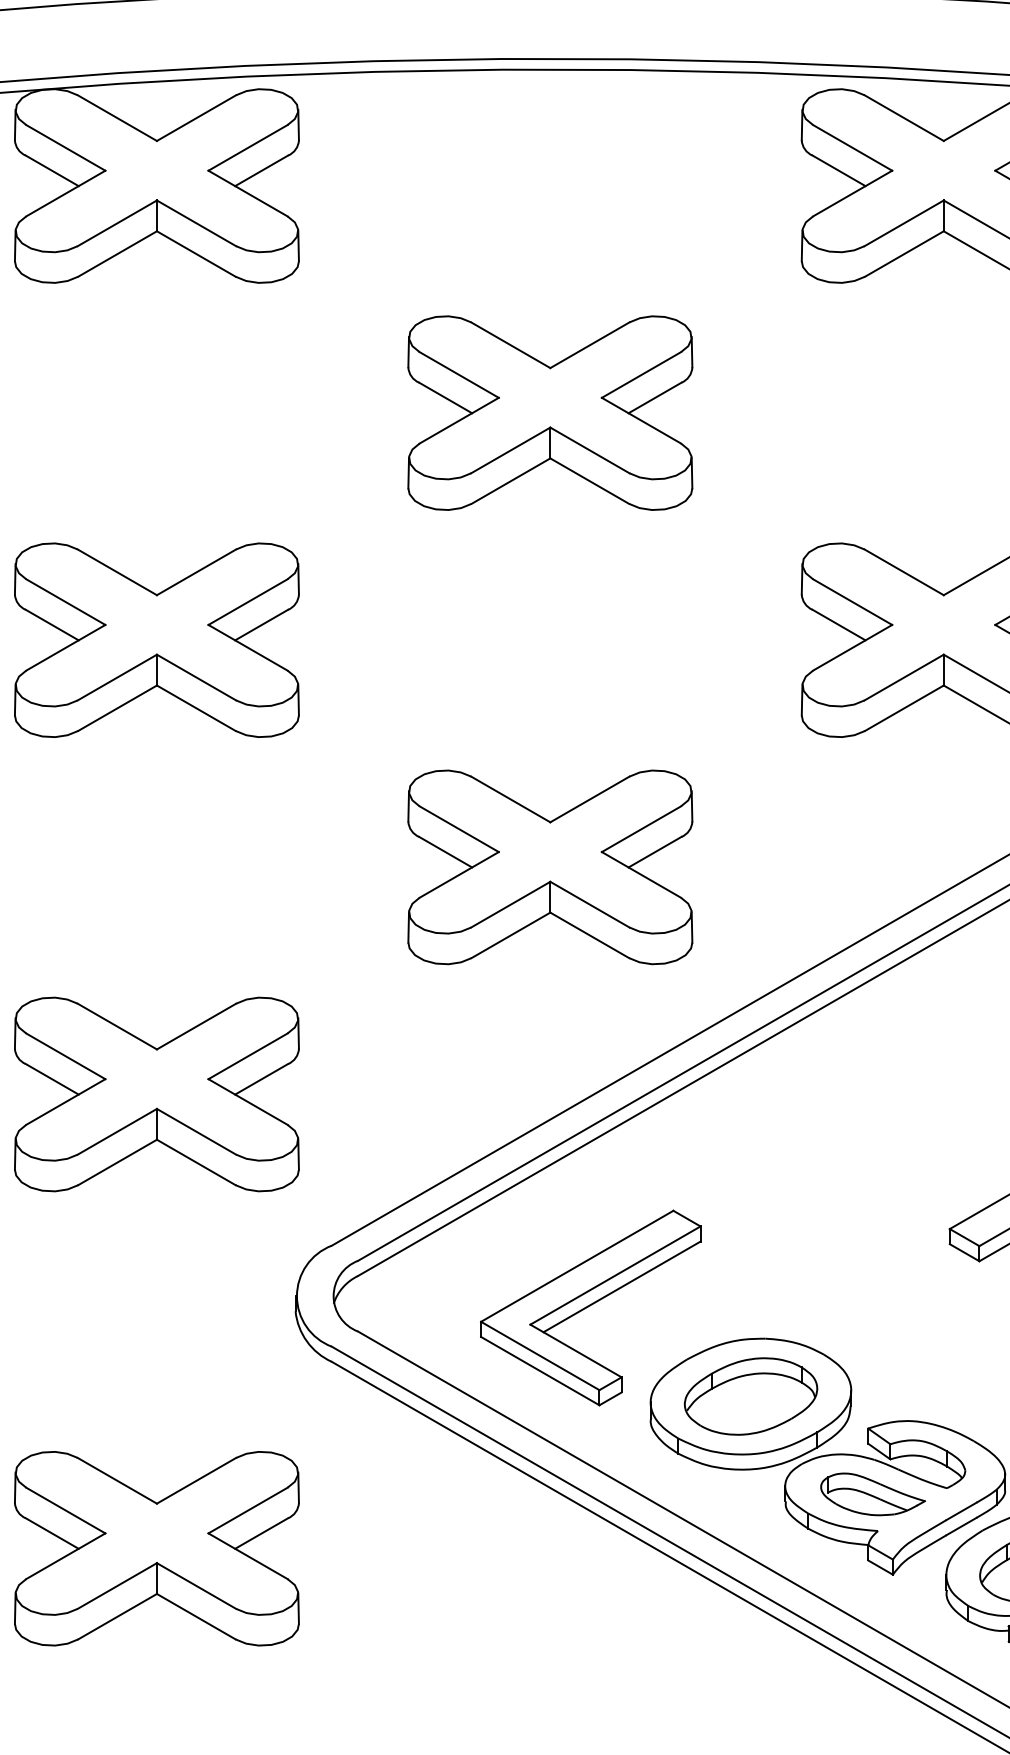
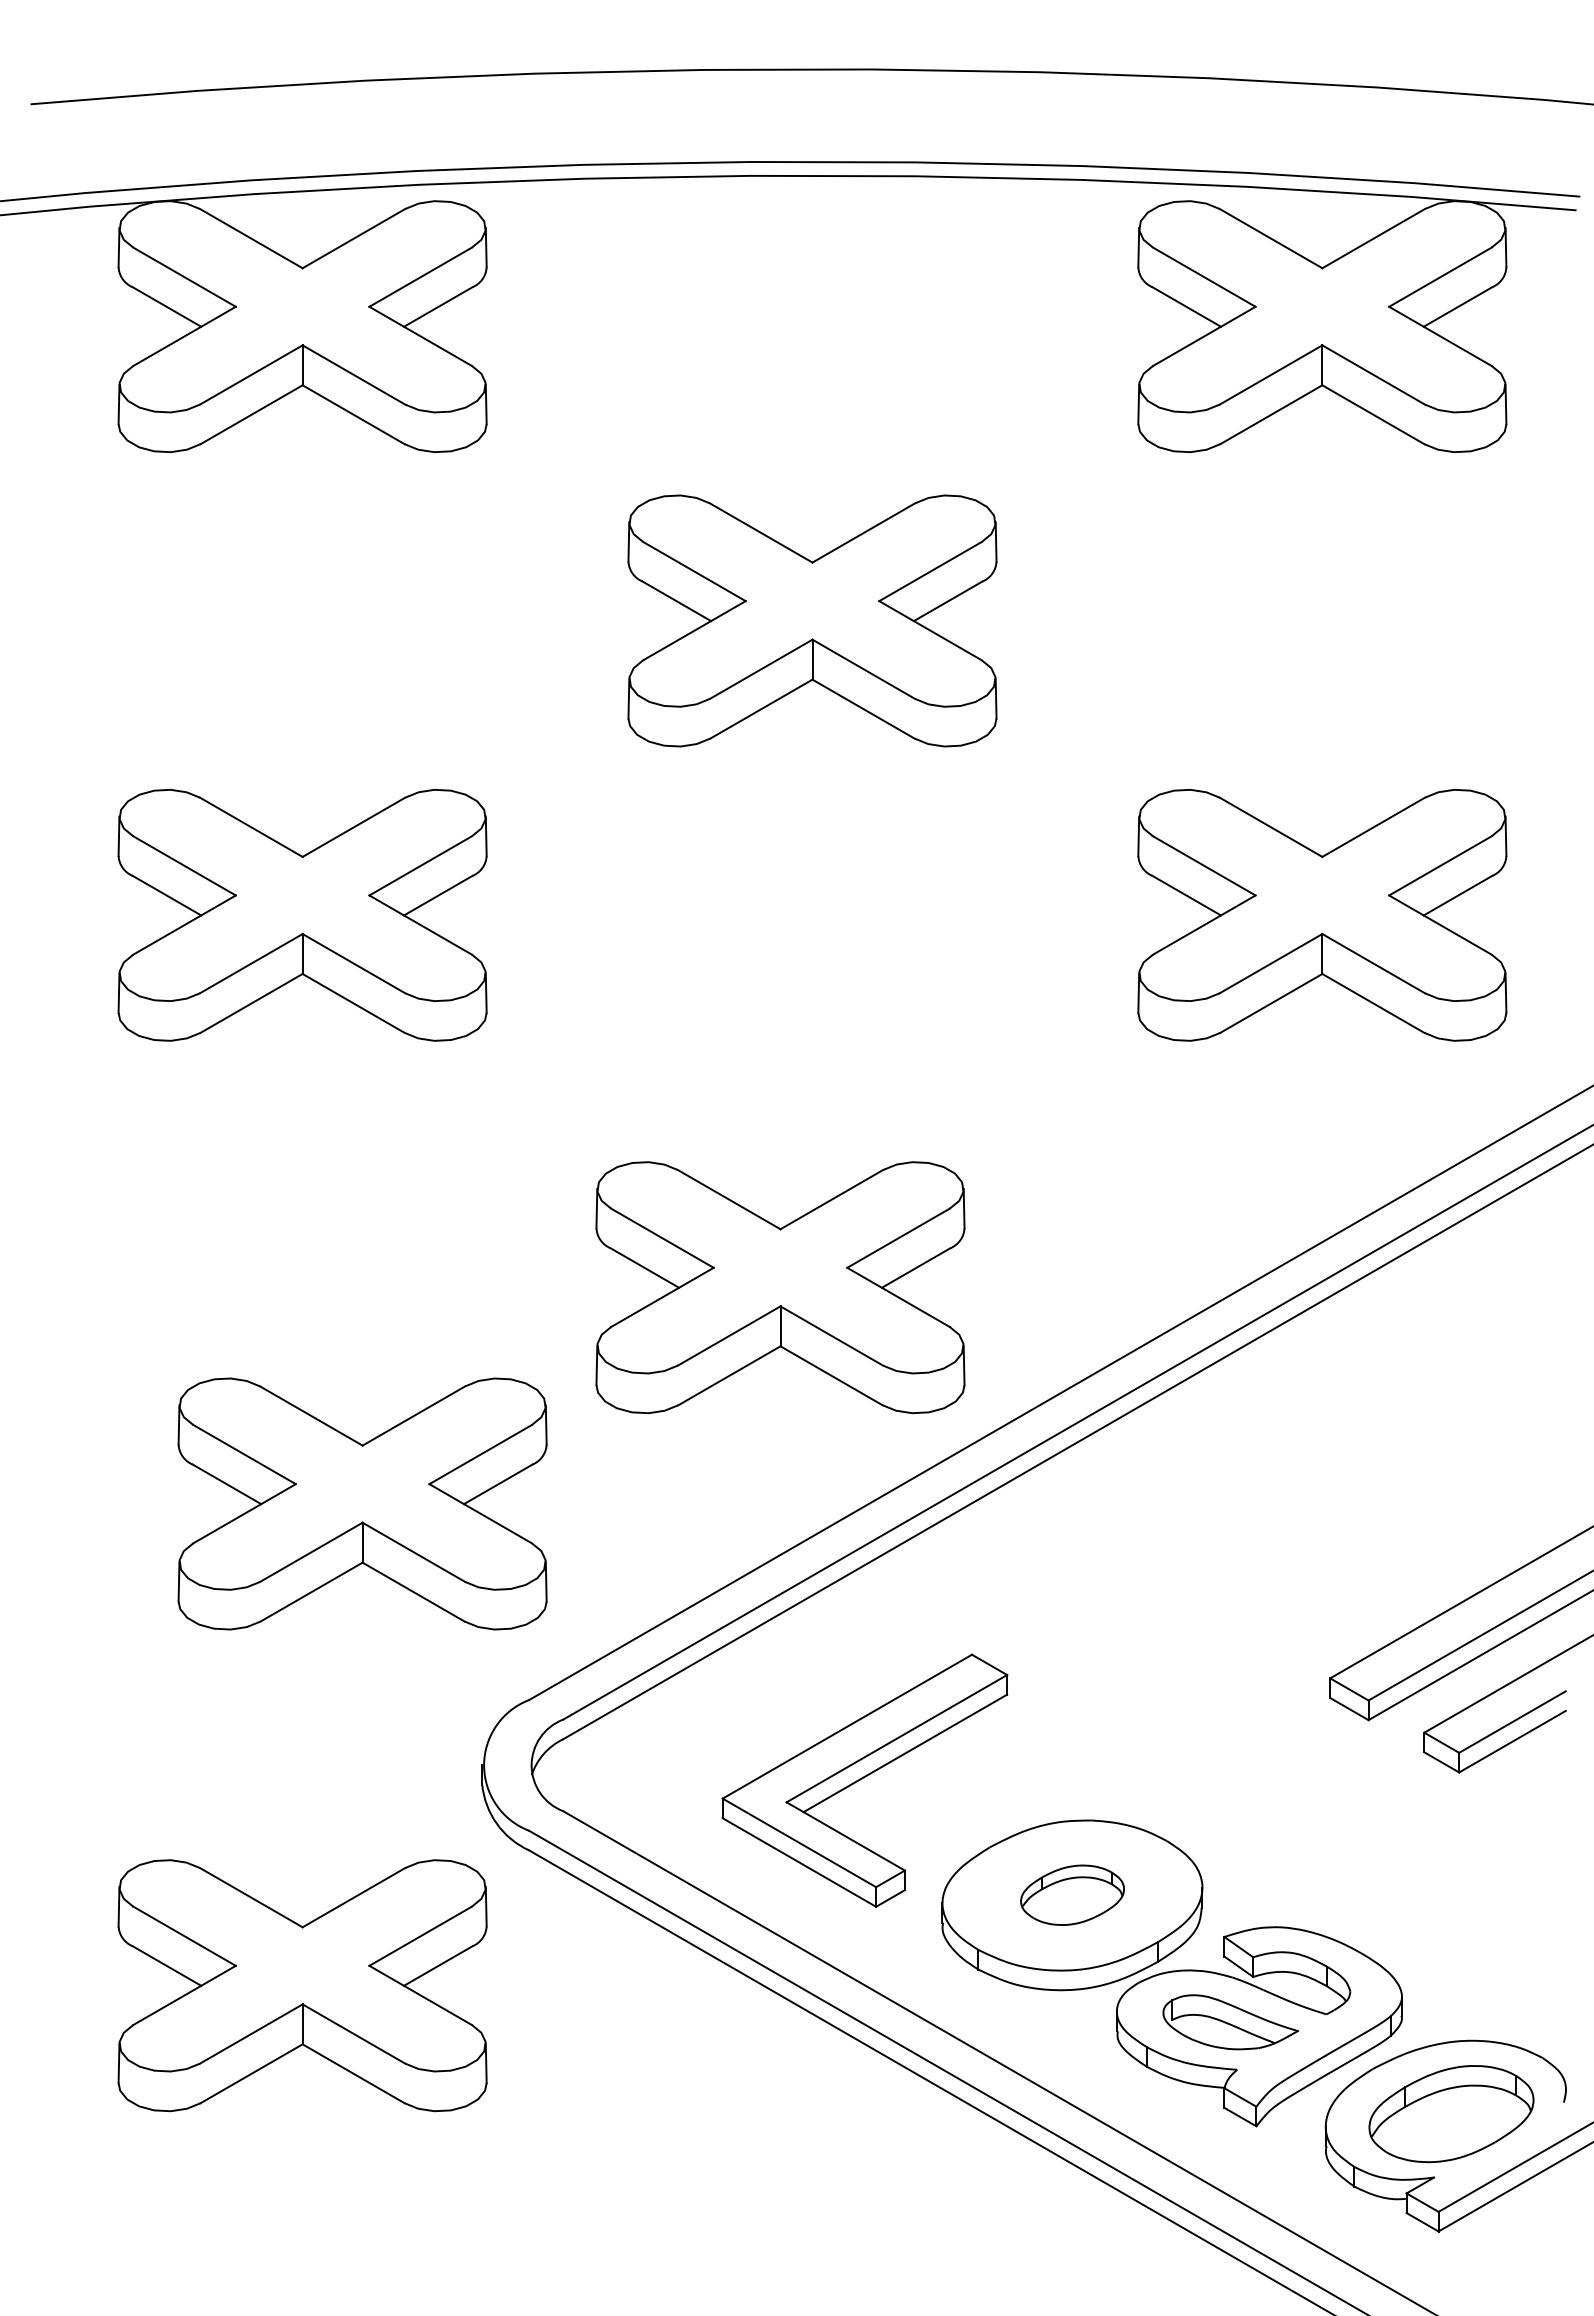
part: (550, 867) -> (780, 1287), moved
part: (156, 1094) -> (362, 1503), moved
part: (750, 1395) -> (1072, 1894), size x0.6
part: (156, 1548) -> (302, 1985), moved

